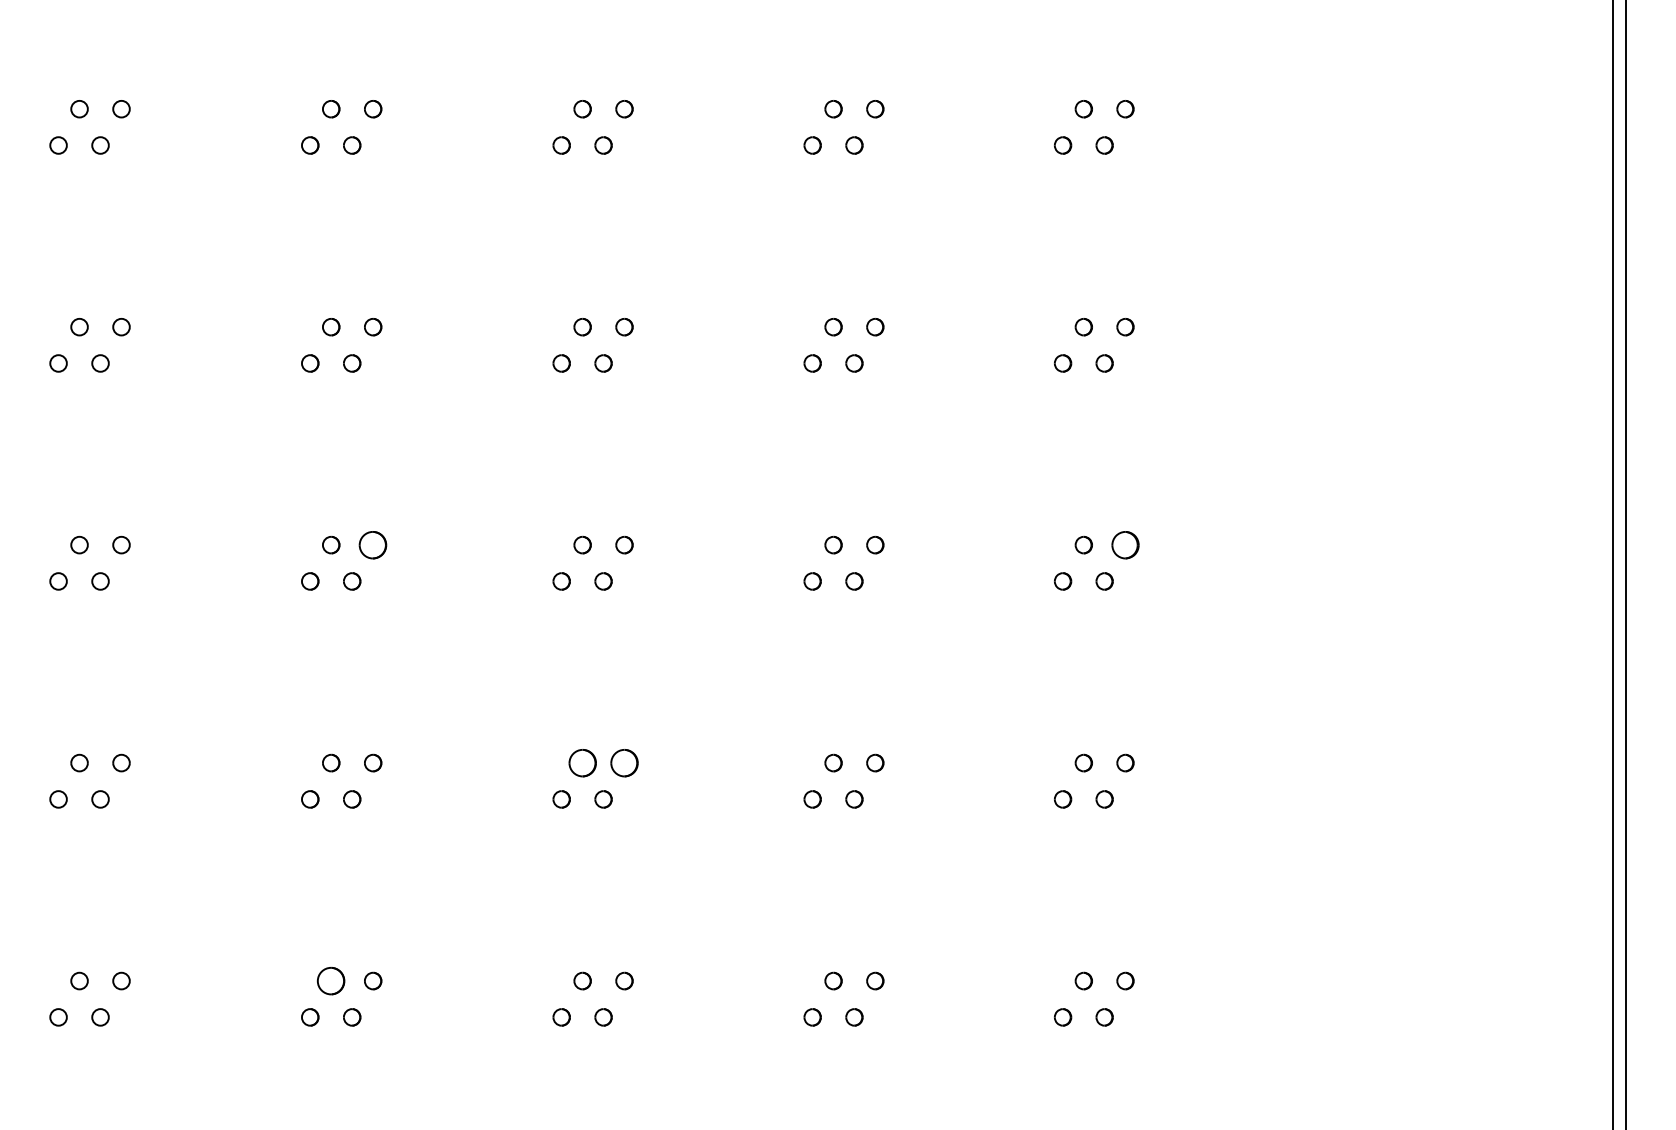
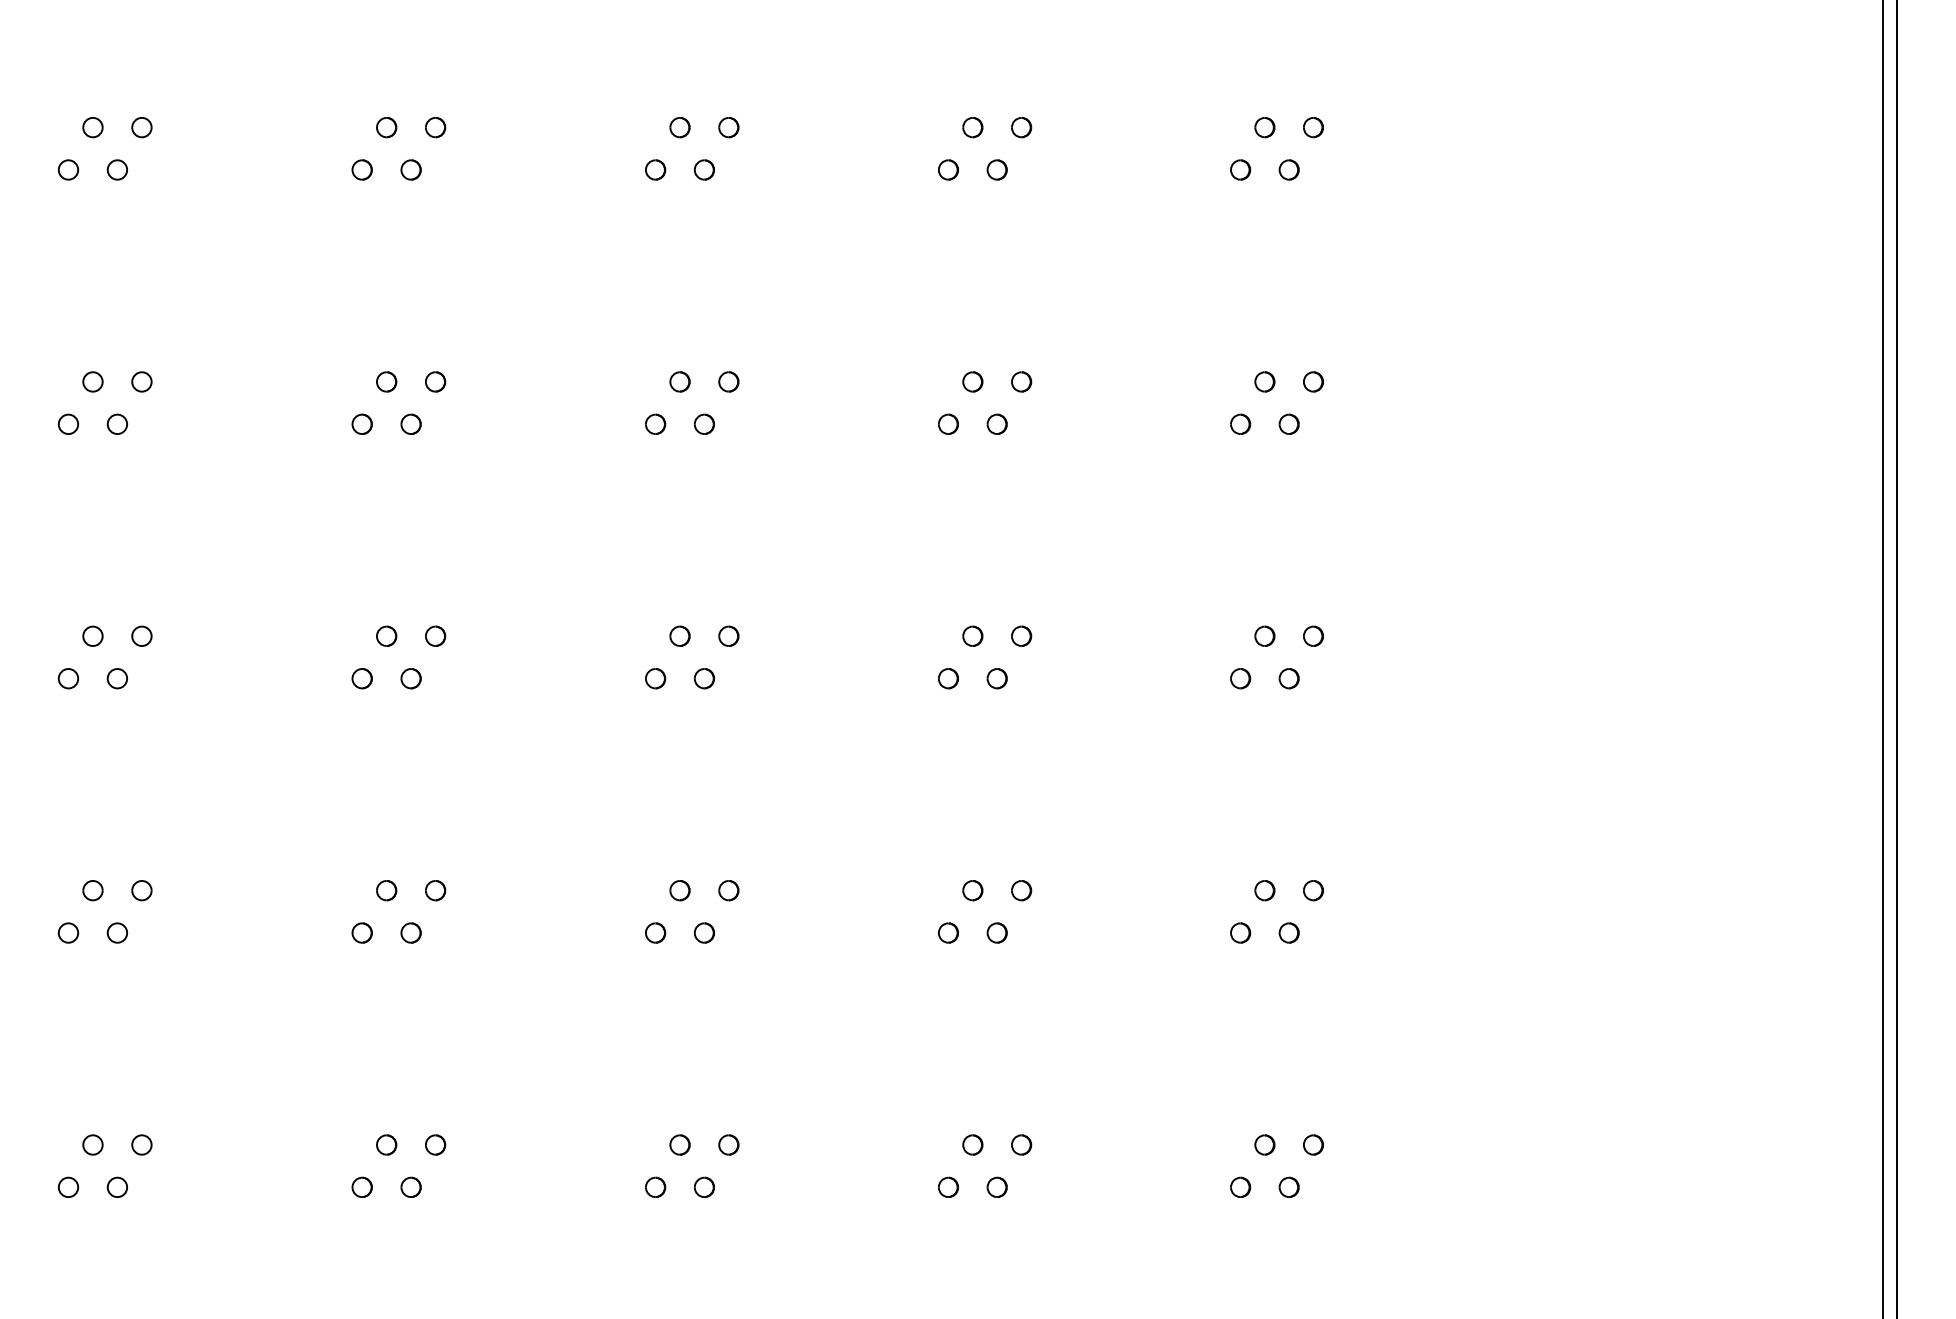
part: (373, 544) -> (435, 635), size x0.62
part: (1125, 544) -> (1313, 635), size x0.62
part: (582, 762) -> (679, 889), size x0.62
part: (624, 762) -> (728, 889), size x0.62
part: (331, 980) -> (386, 1144), size x0.62

